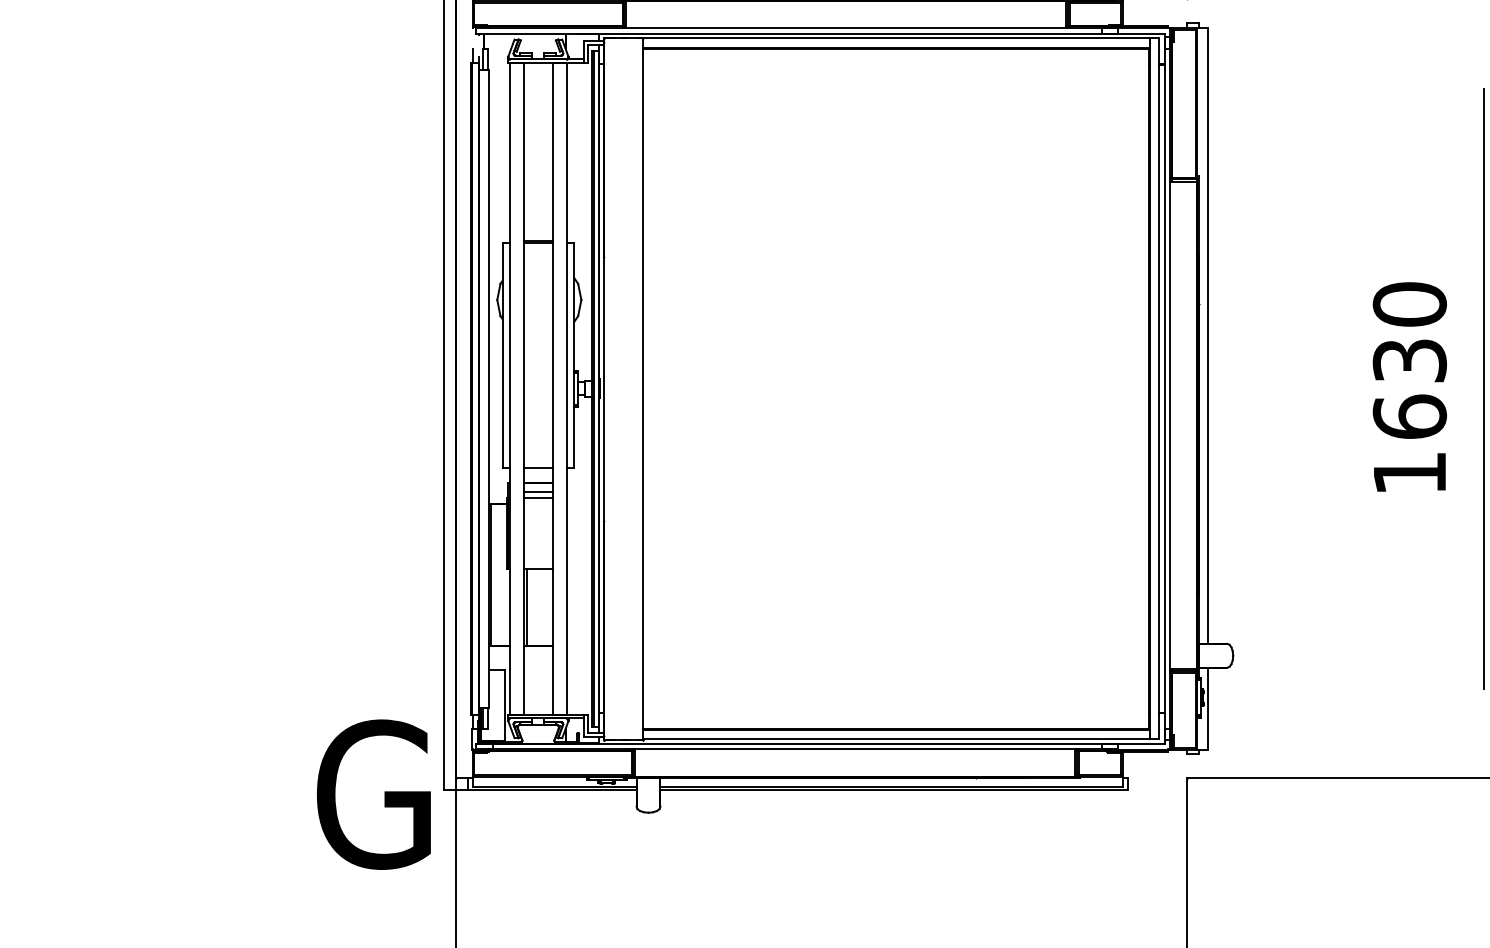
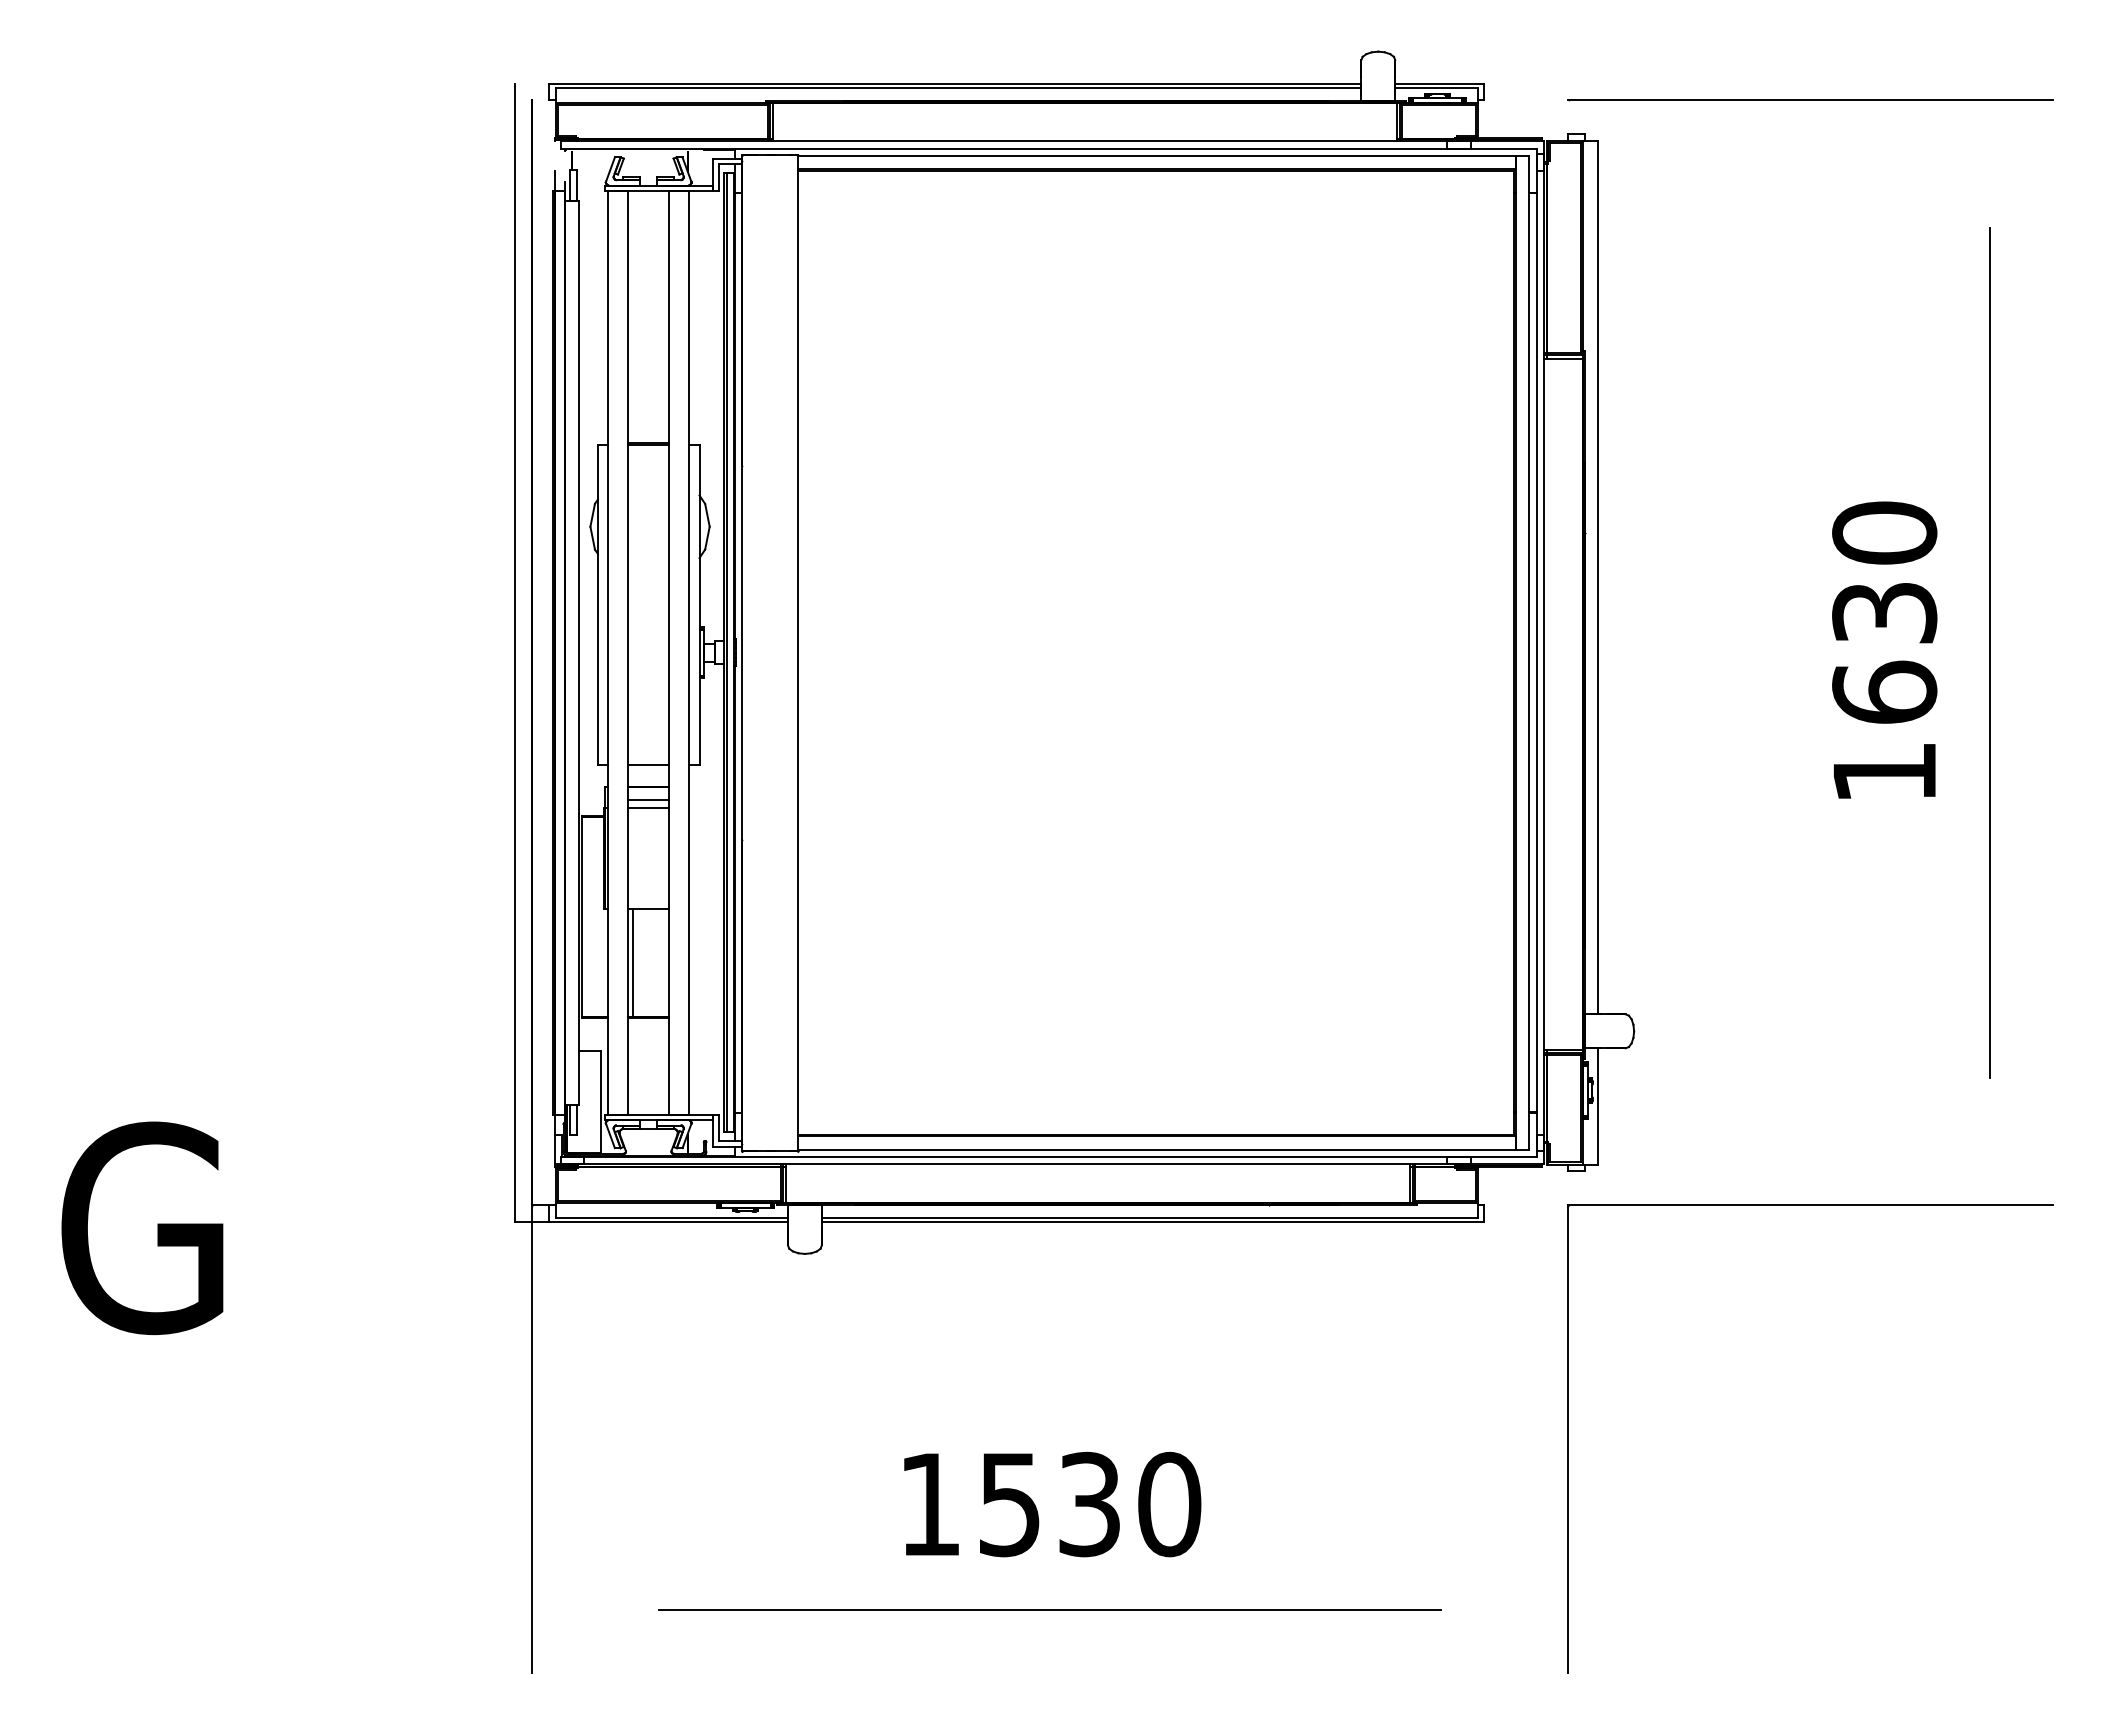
part: (384, 794) -> (157, 1228), moved

